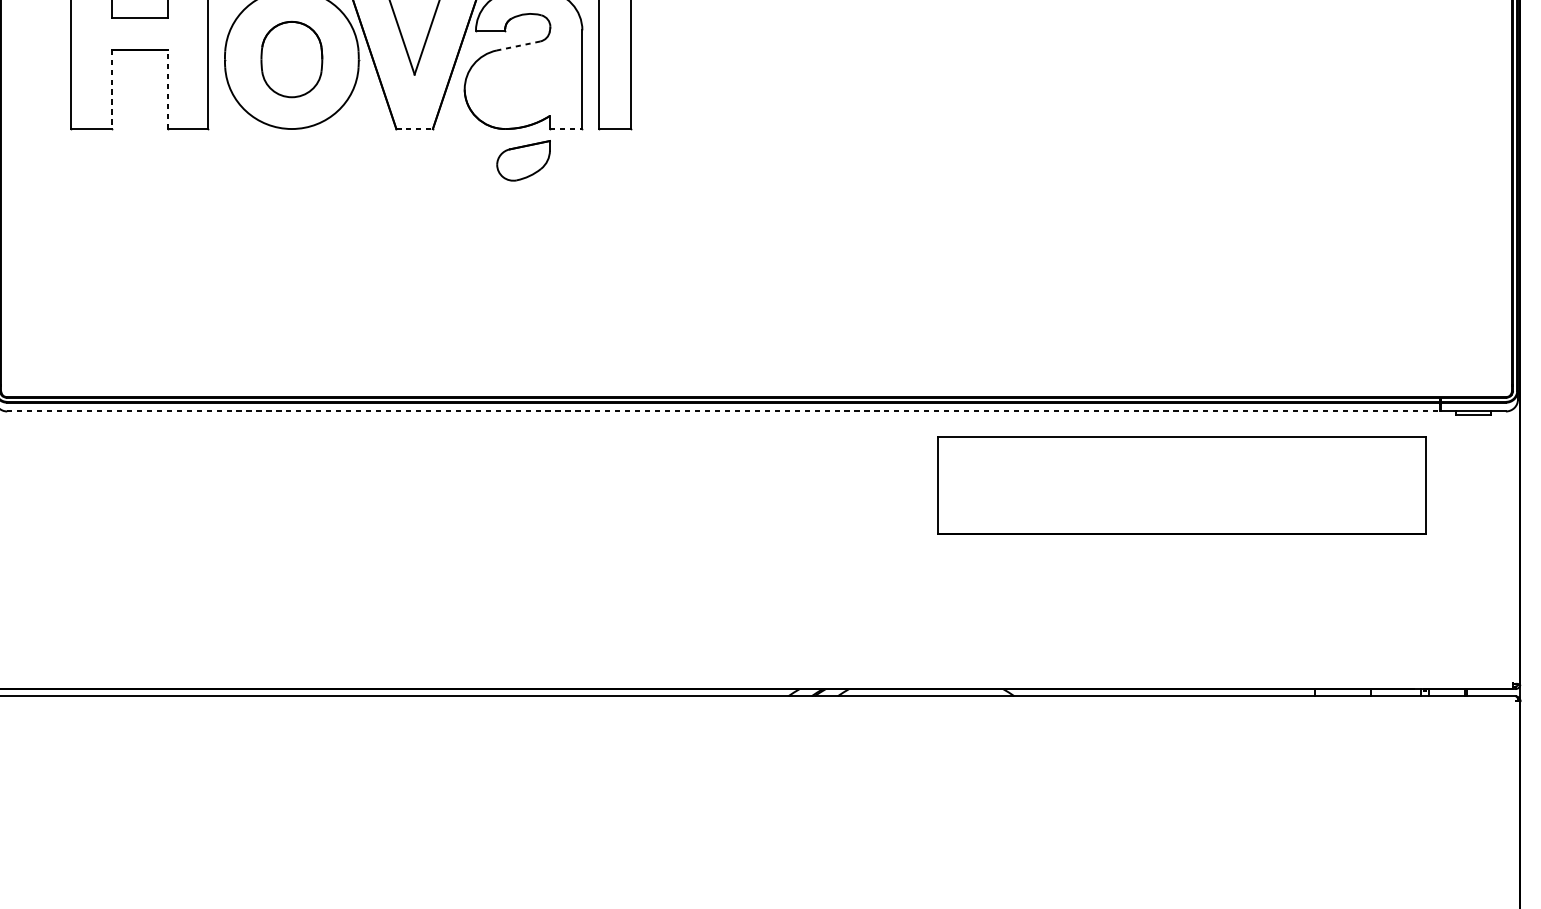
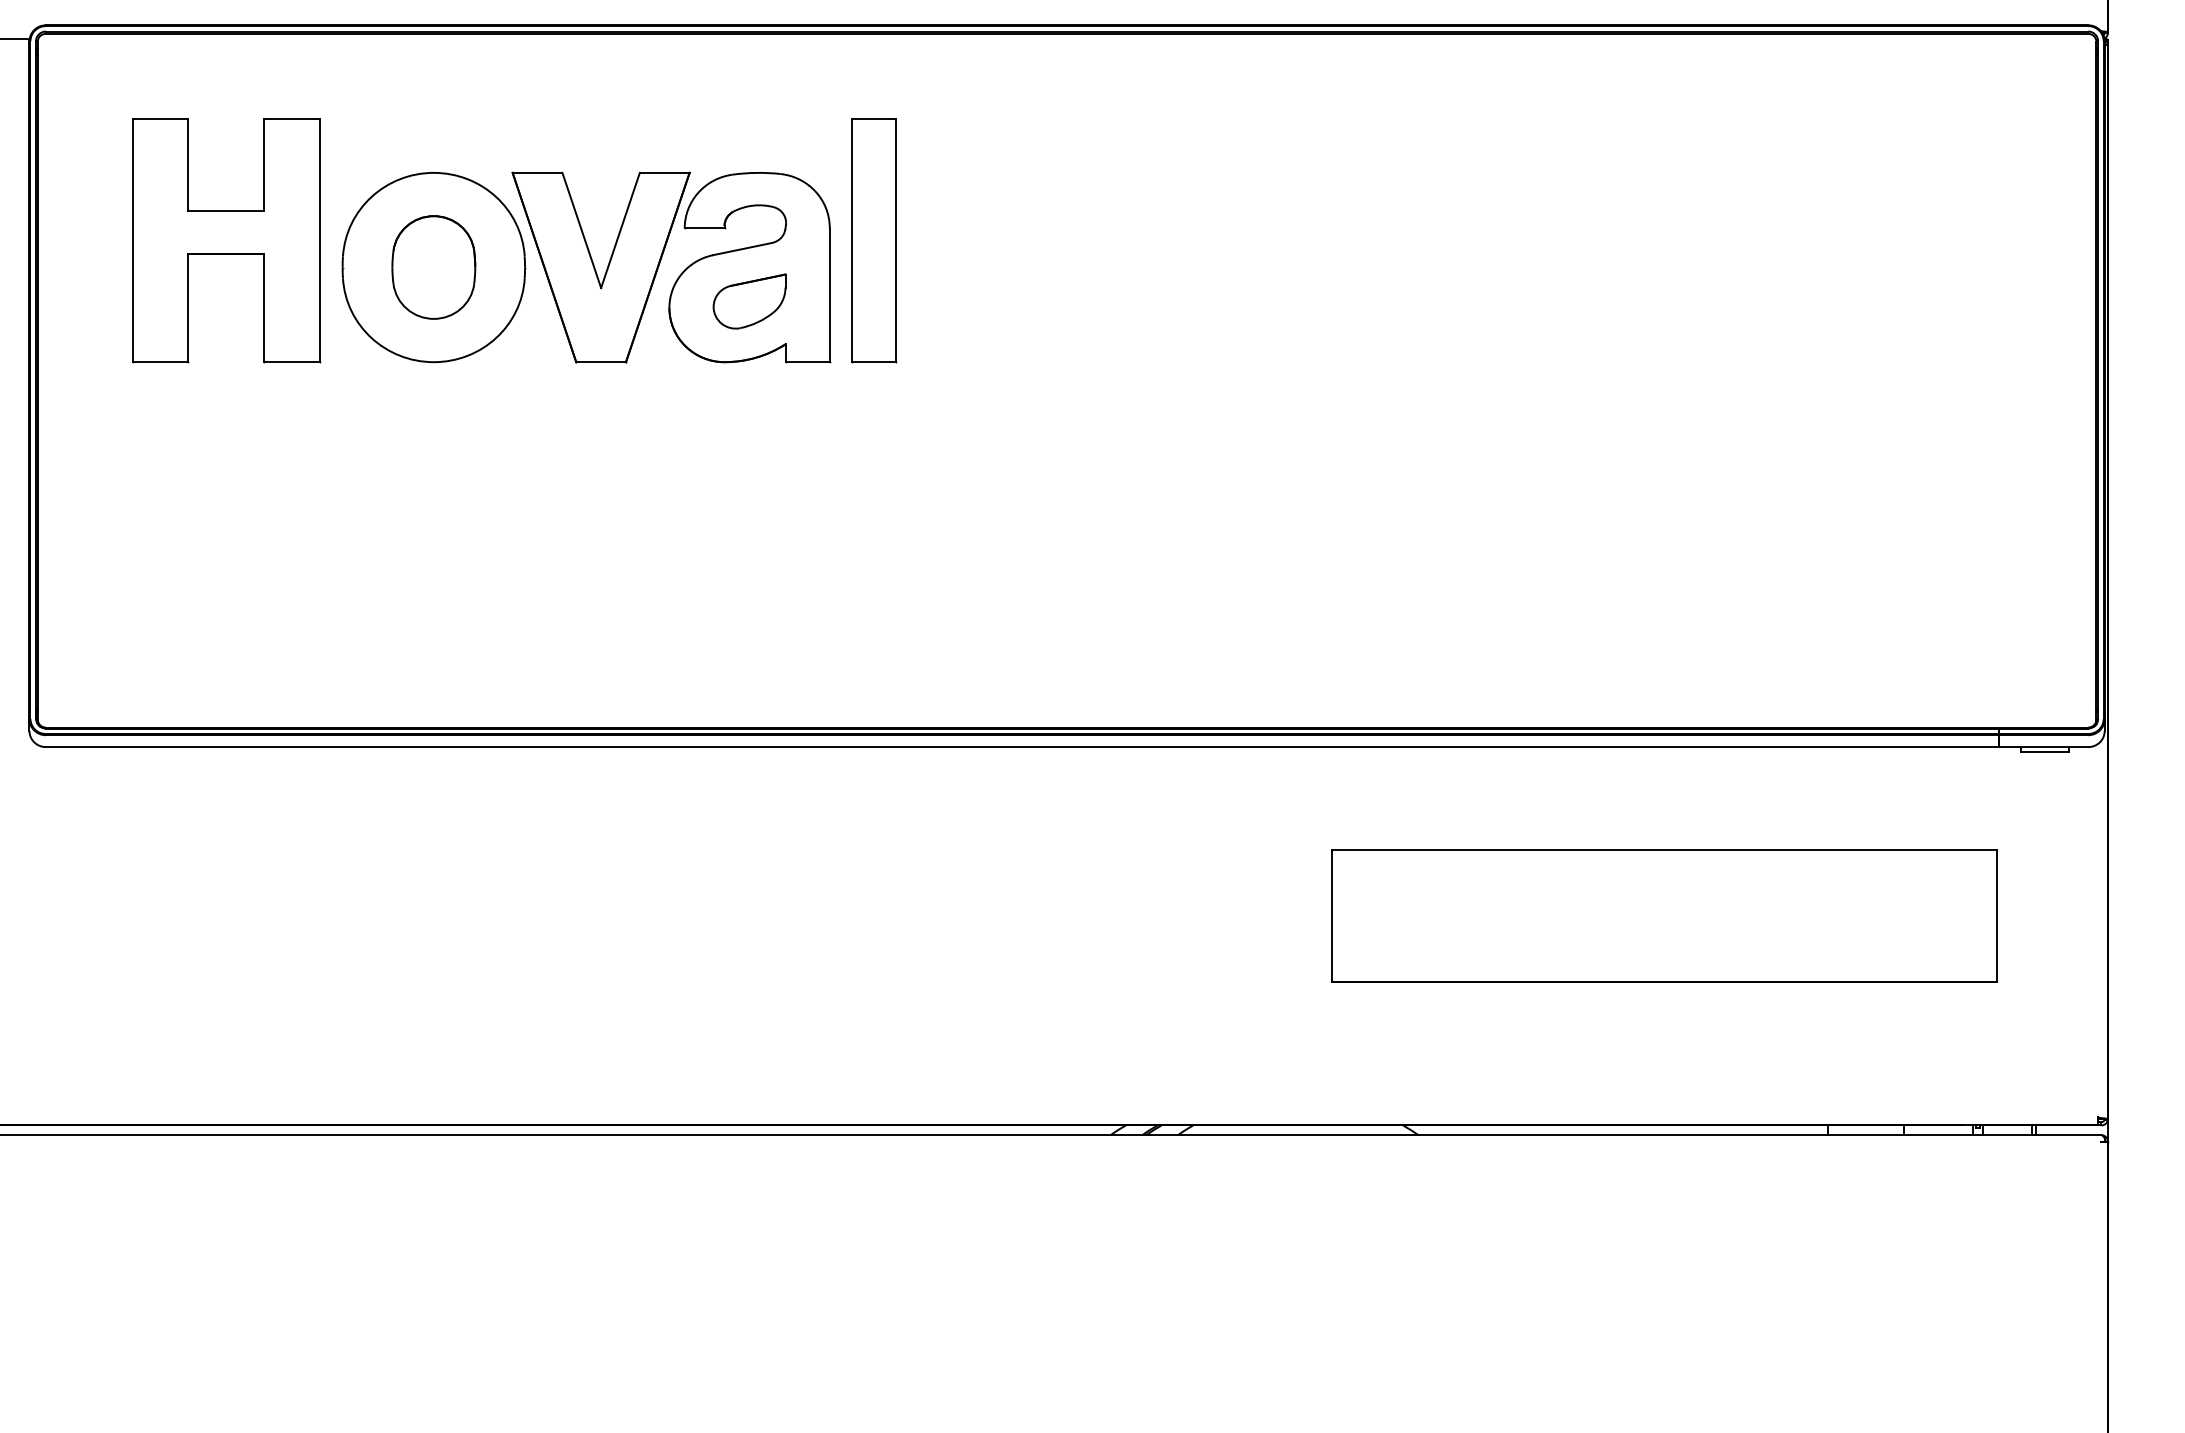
line: (518, 46) -> (742, 249), dashed -> solid
line: (167, 88) -> (264, 307), dashed -> solid
line: (111, 89) -> (188, 308), dashed -> solid
line: (414, 129) -> (601, 362), dashed -> solid
line: (566, 129) -> (808, 362), dashed -> solid
part: (523, 160) -> (749, 301), moved
line: (723, 411) -> (1022, 747), dashed -> solid
part: (1181, 485) -> (1664, 915), moved

